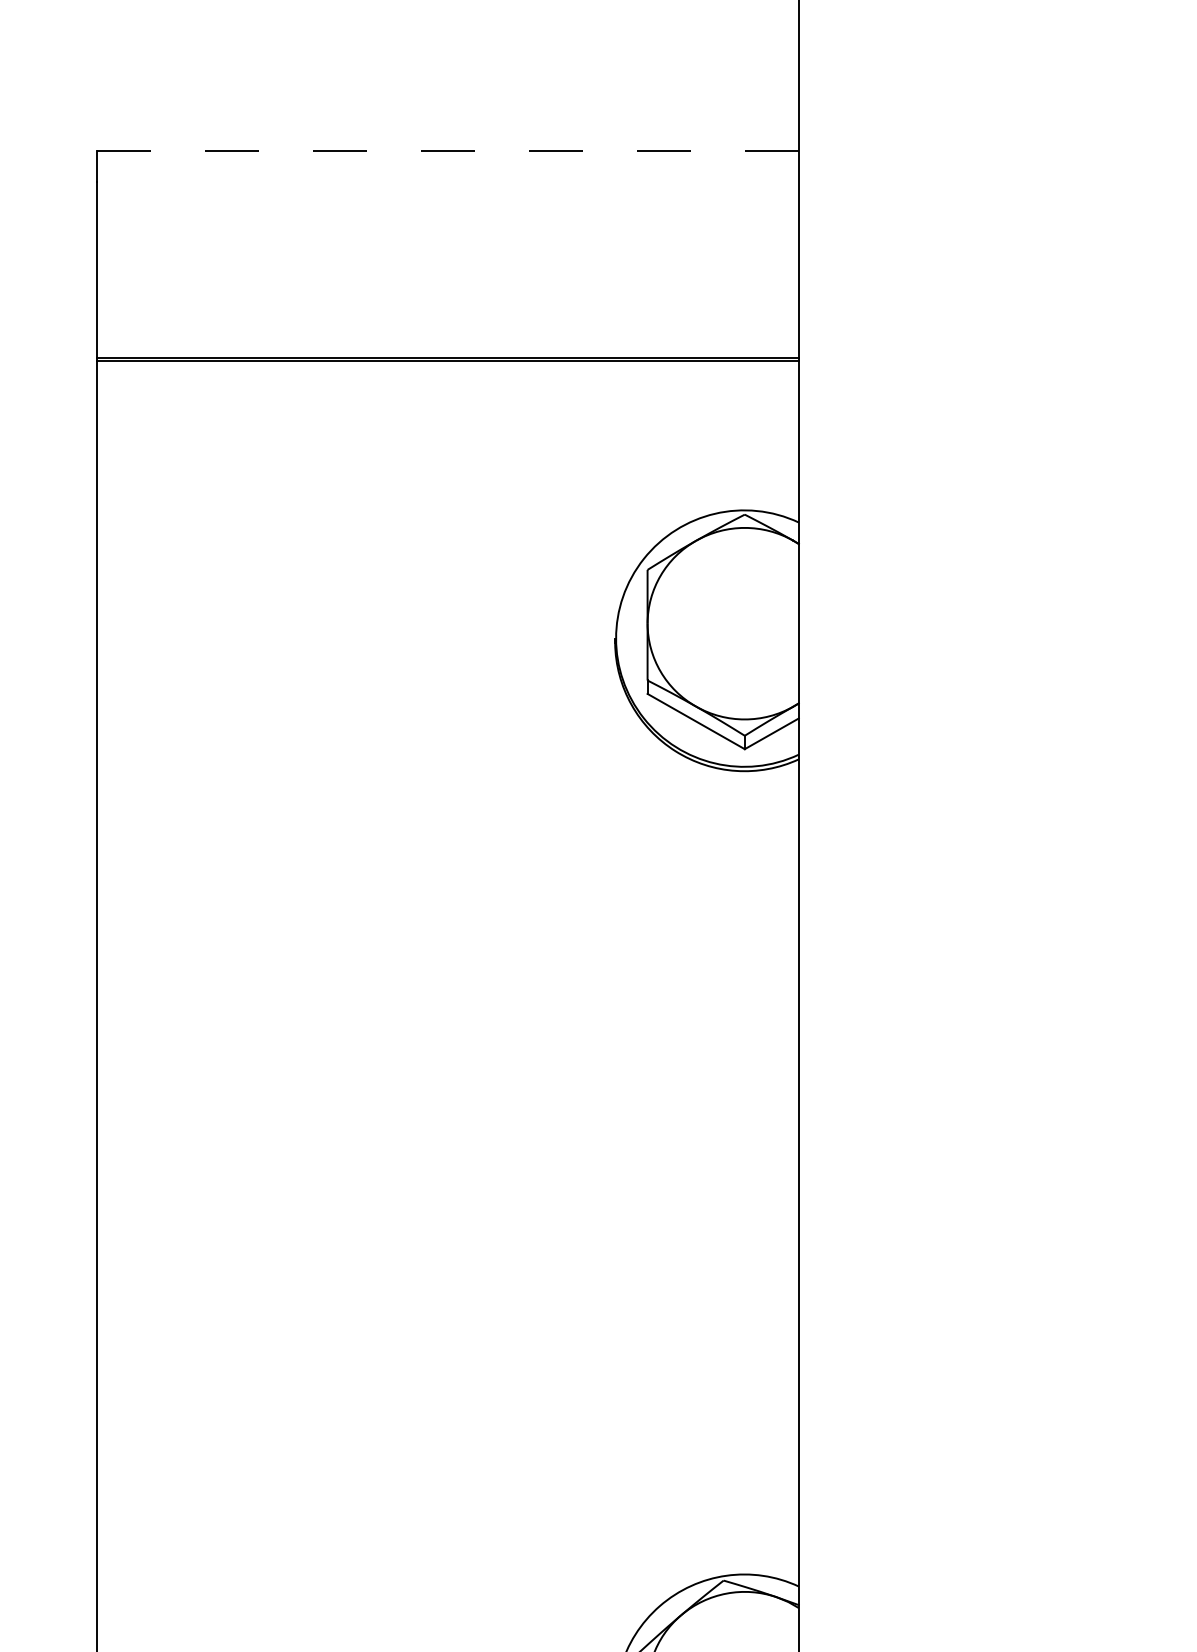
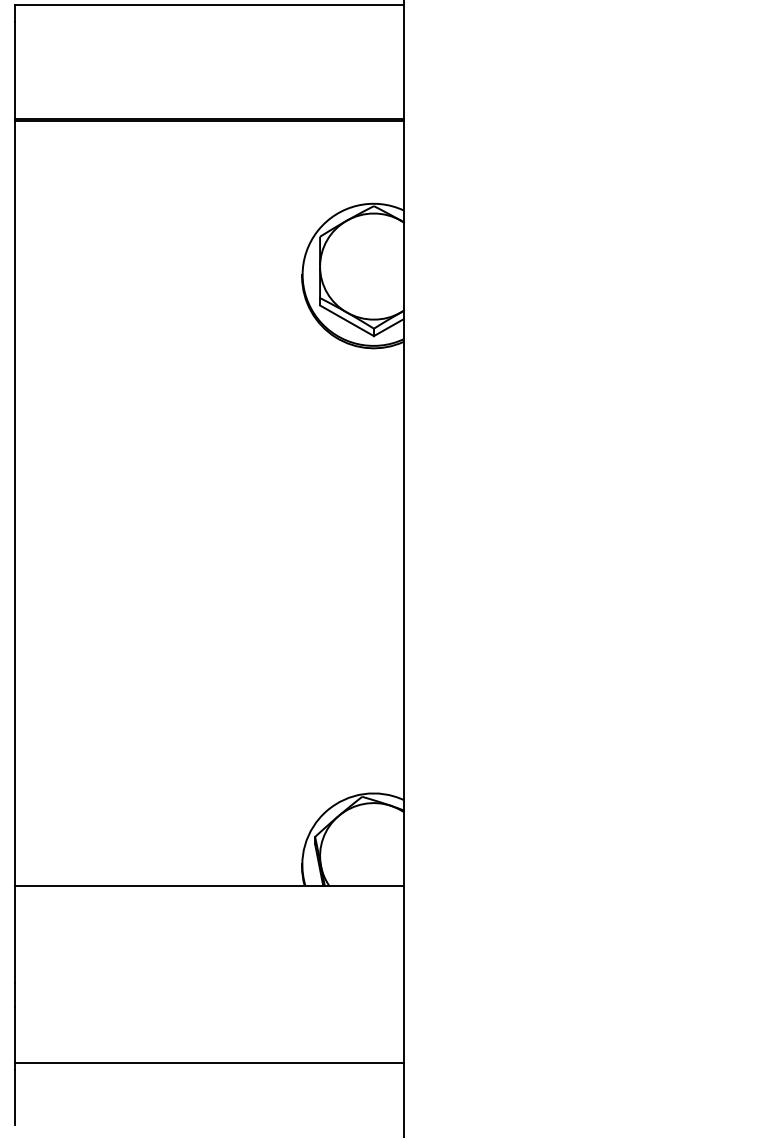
line: (448, 150) -> (209, 4), dashed -> solid

